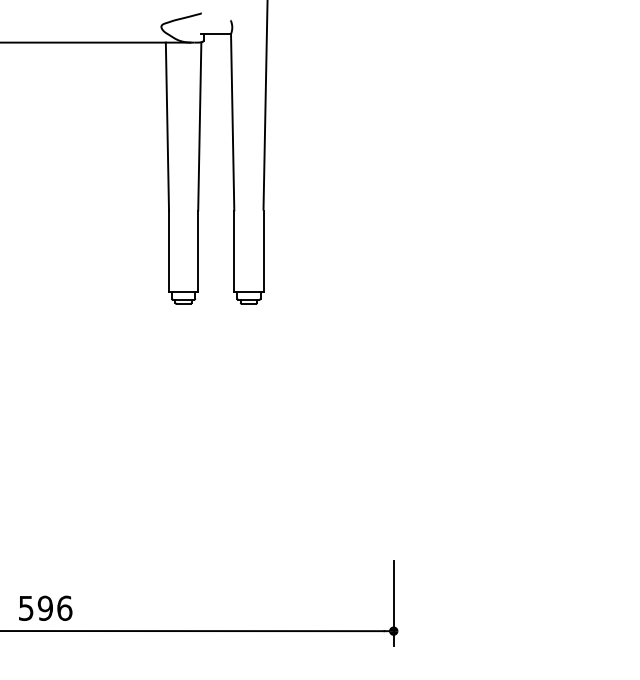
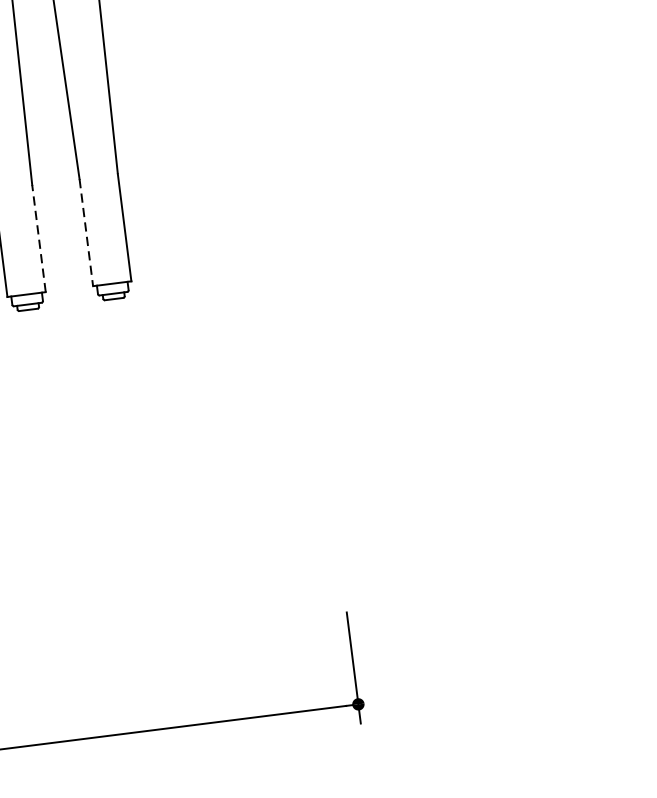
line: (198, 251) -> (39, 238), solid -> dashed
line: (234, 251) -> (86, 232), solid -> dashed

